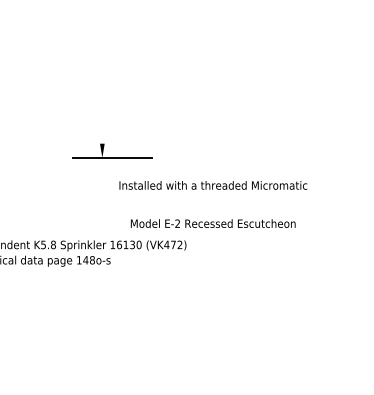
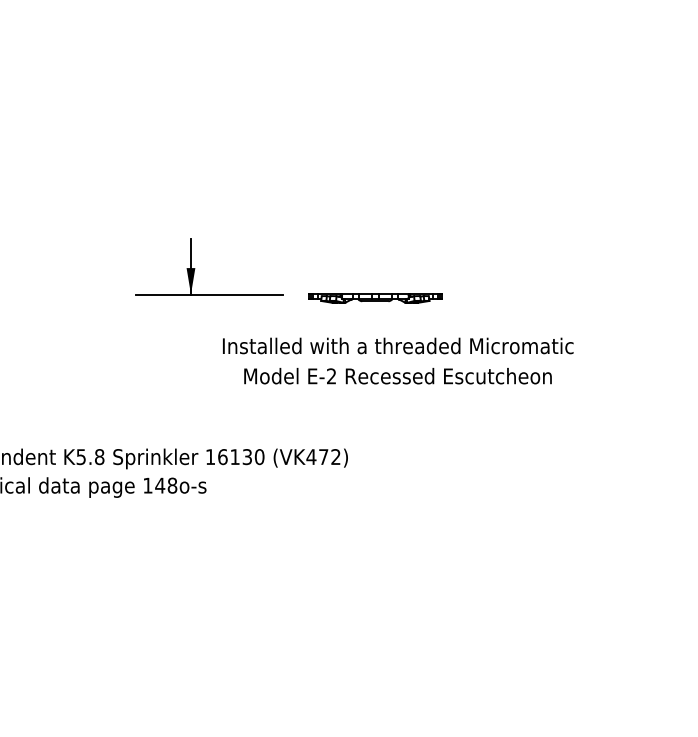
line: (102, 142) -> (191, 265), added
part: (201, 160) -> (376, 299), added
text: (212, 223) -> (396, 375), moved

